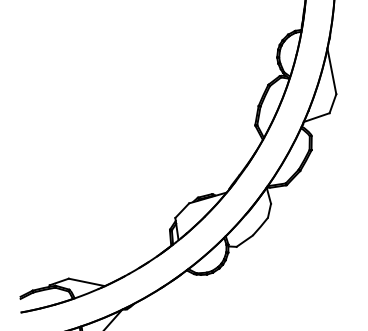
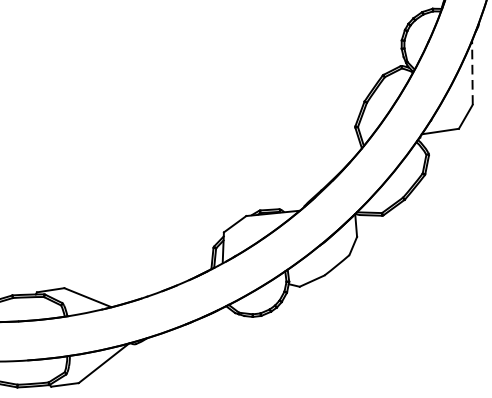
line: (331, 70) -> (472, 71), solid -> dashed

